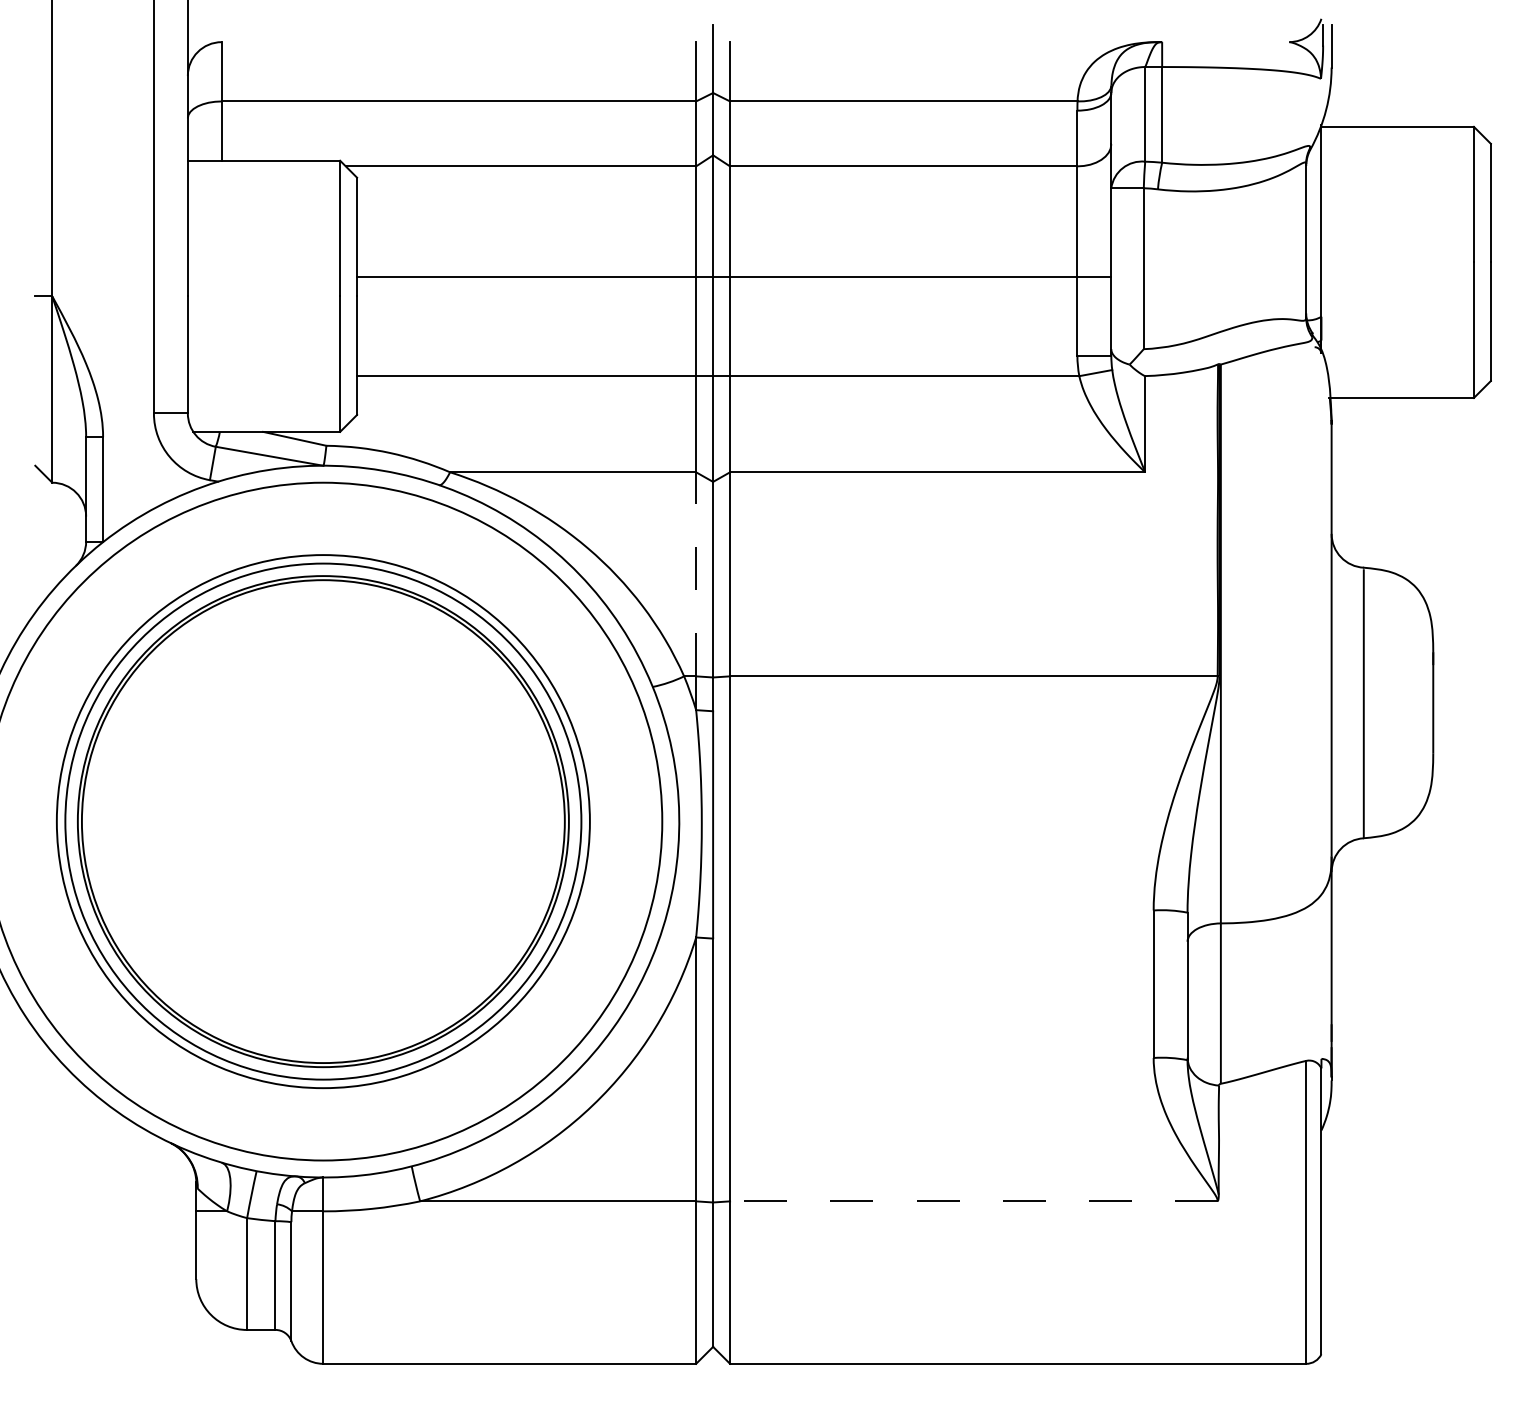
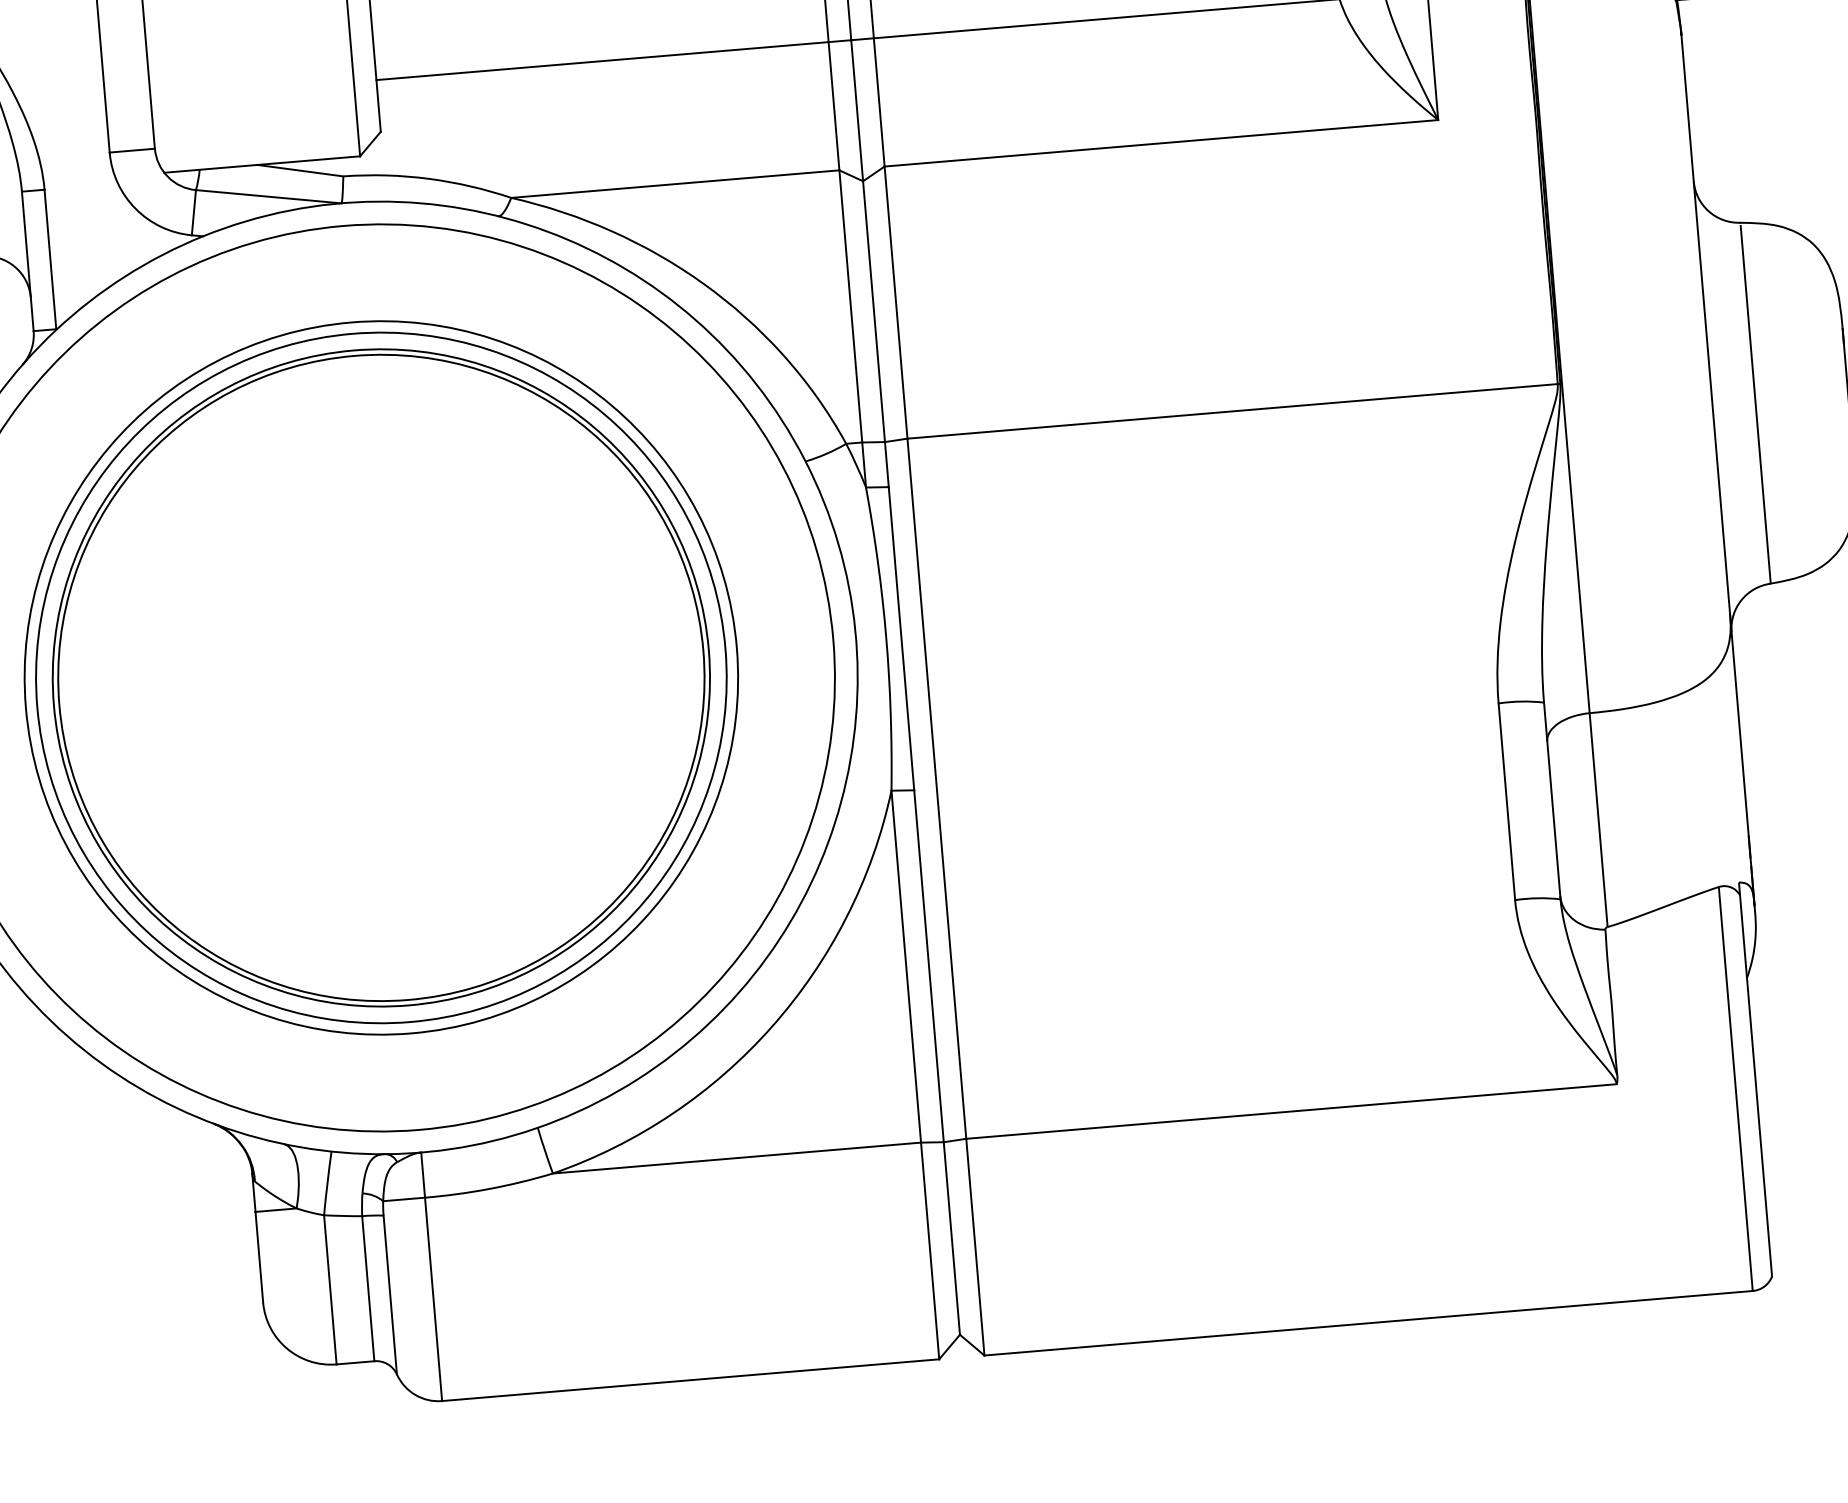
line: (696, 573) -> (851, 305), dashed -> solid
line: (973, 1201) -> (1290, 1111), dashed -> solid

